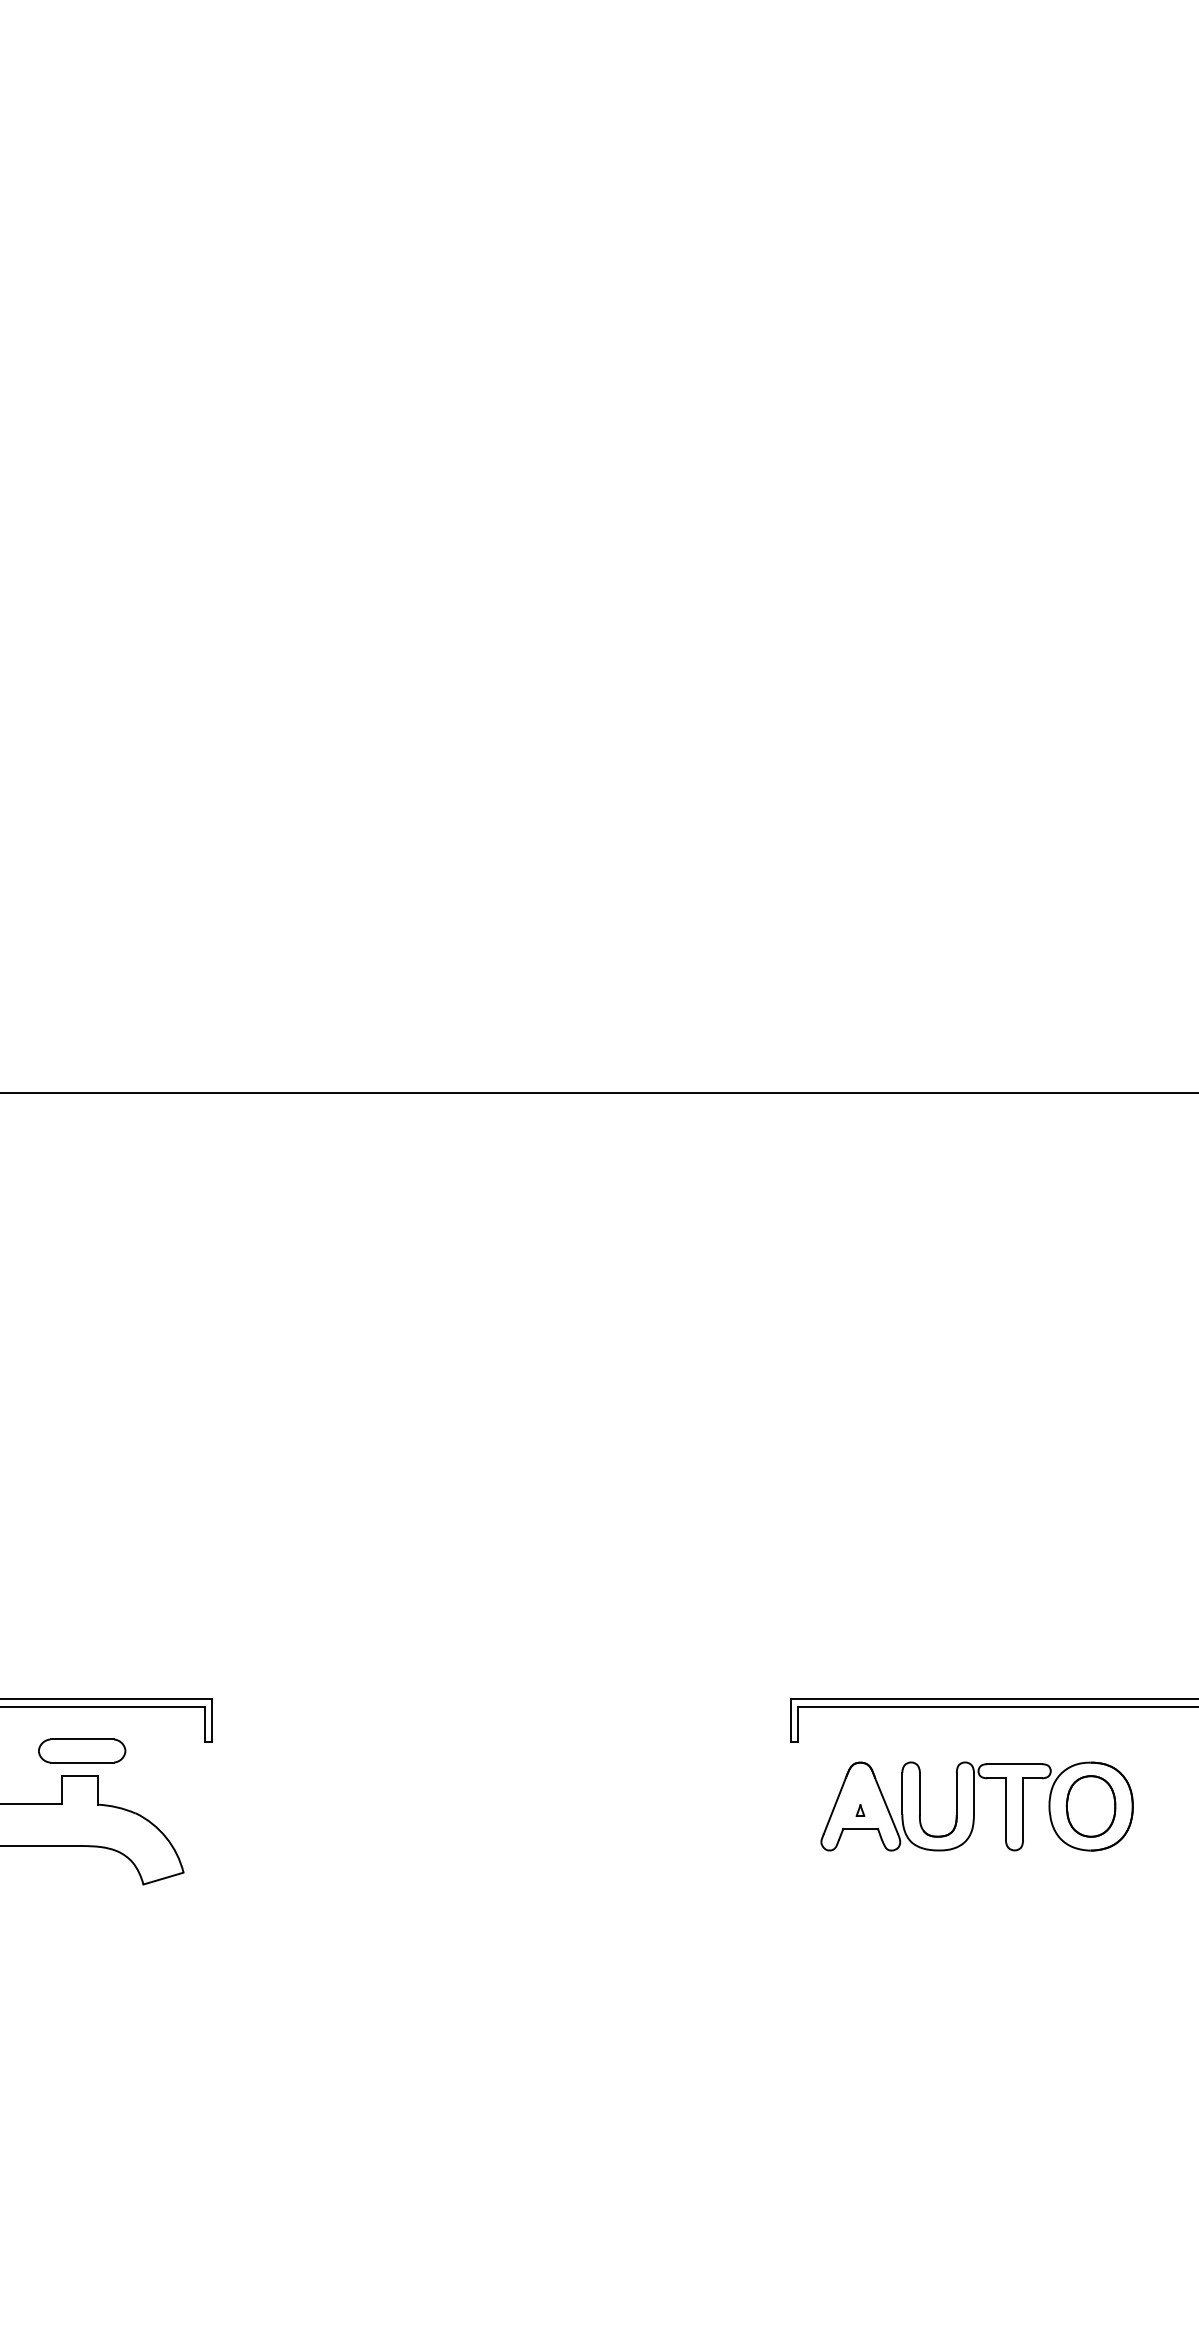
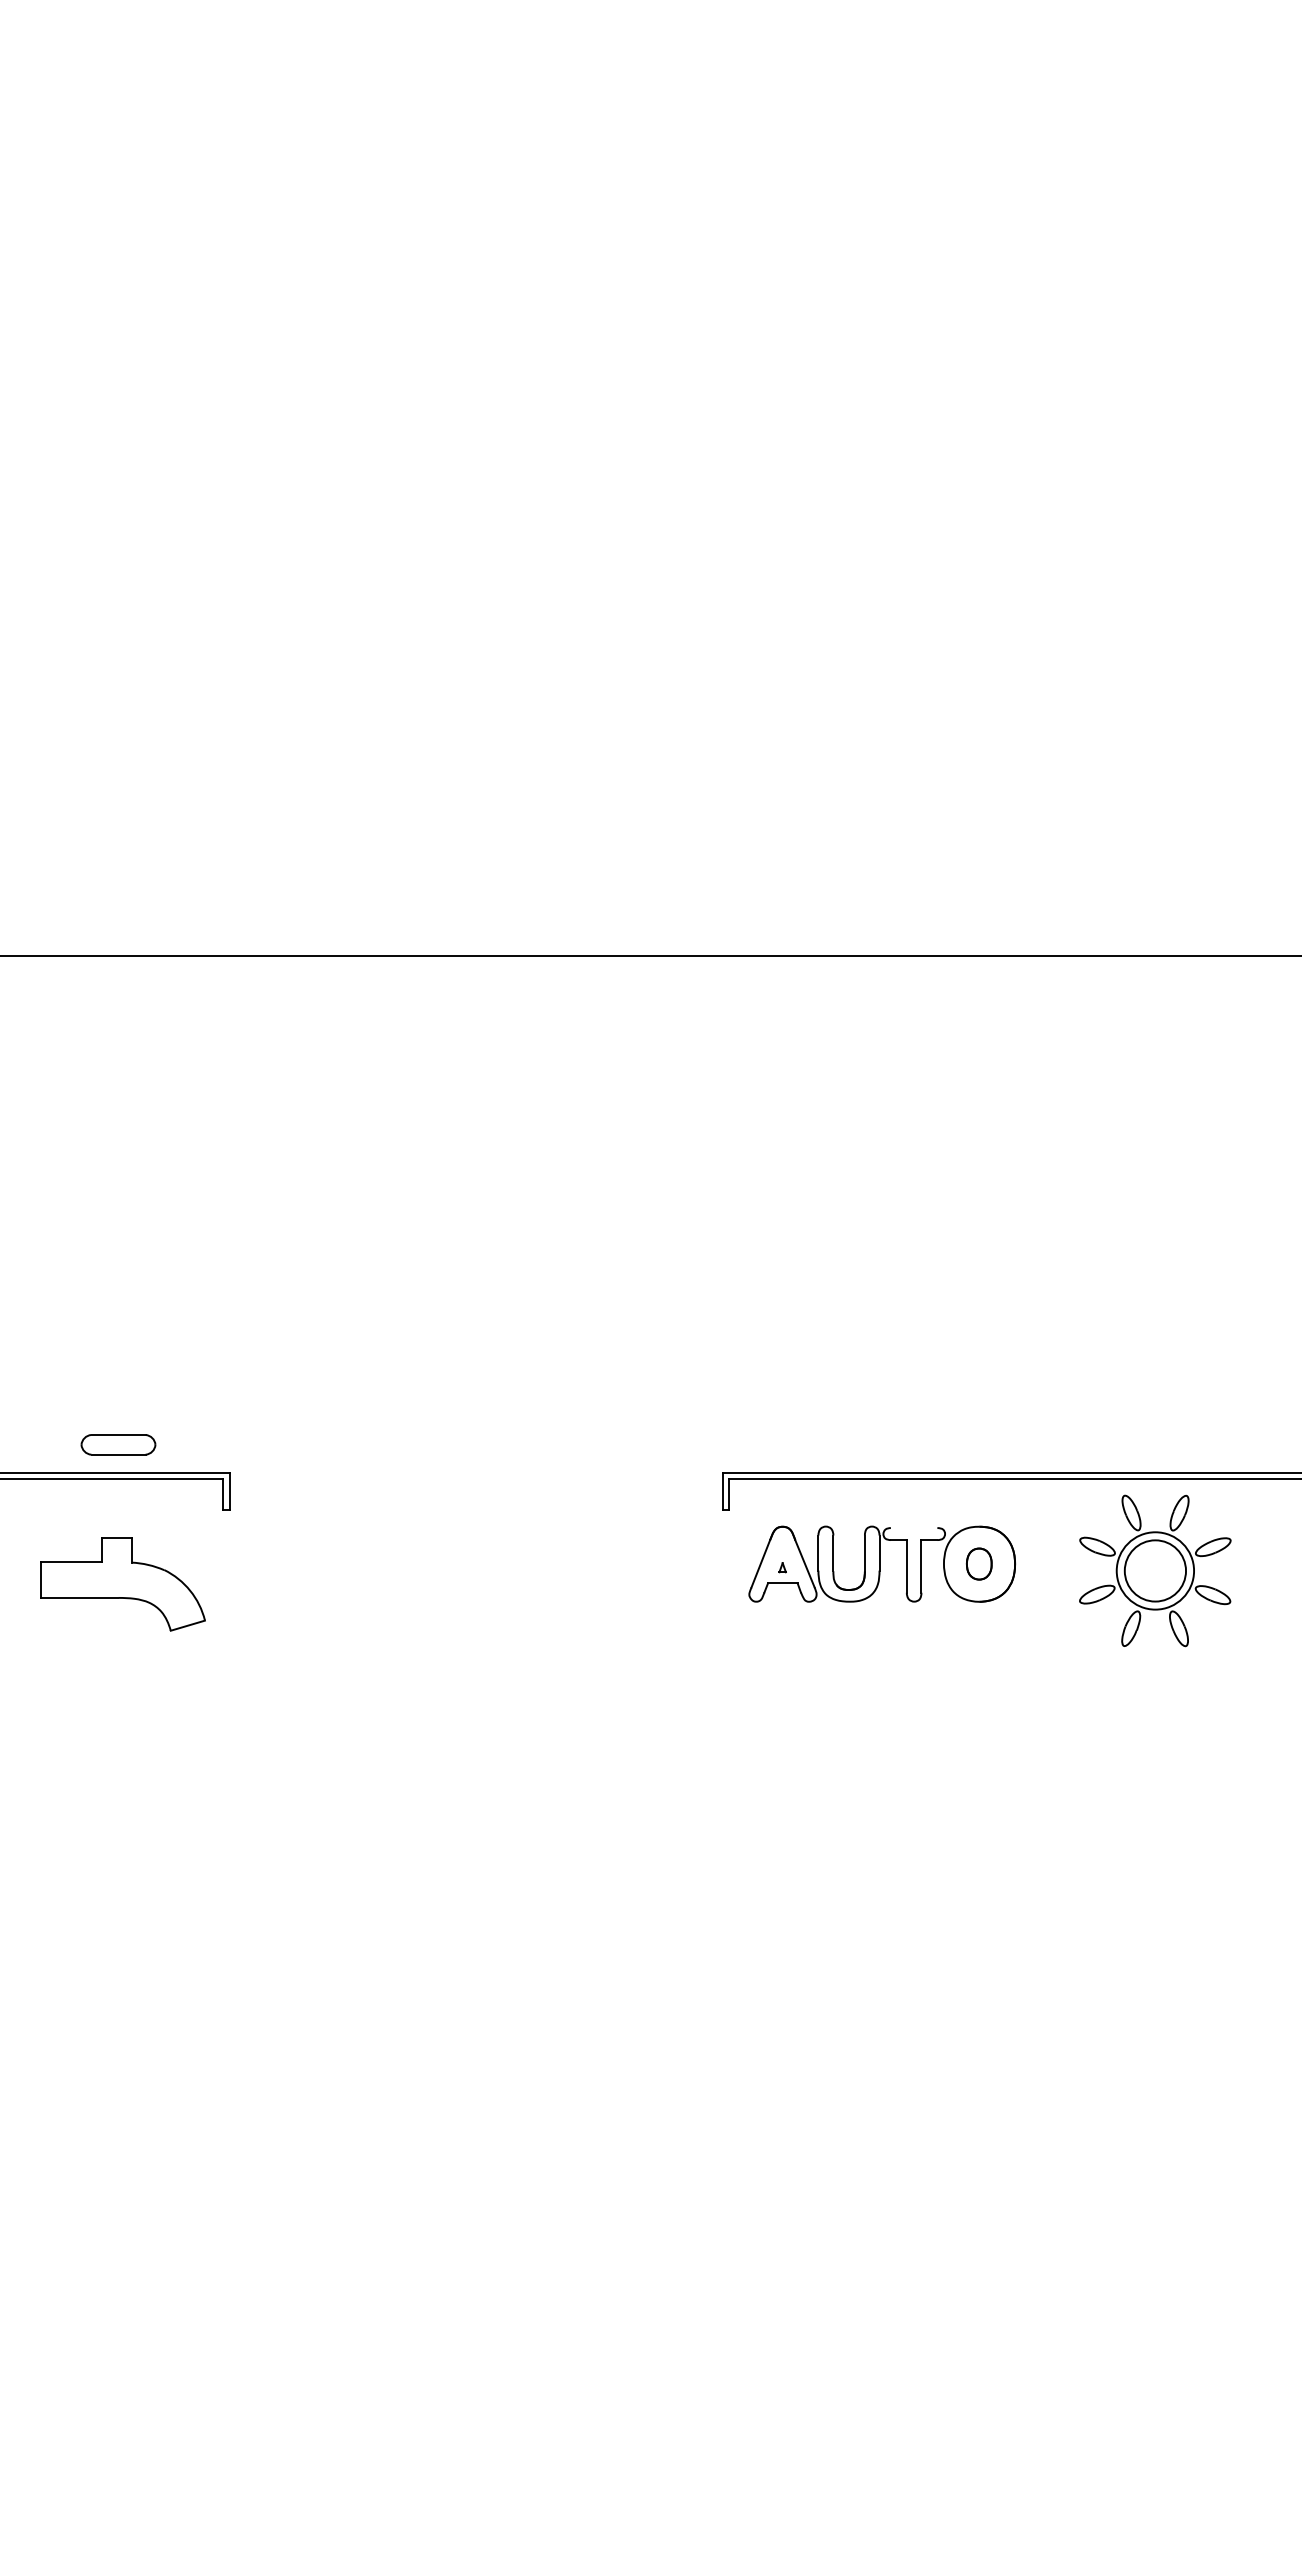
part: (82, 1750) -> (118, 1444), moved
line: (1013, 1764) -> (913, 1528), removed
part: (1089, 1805) -> (978, 1563), size x0.6

